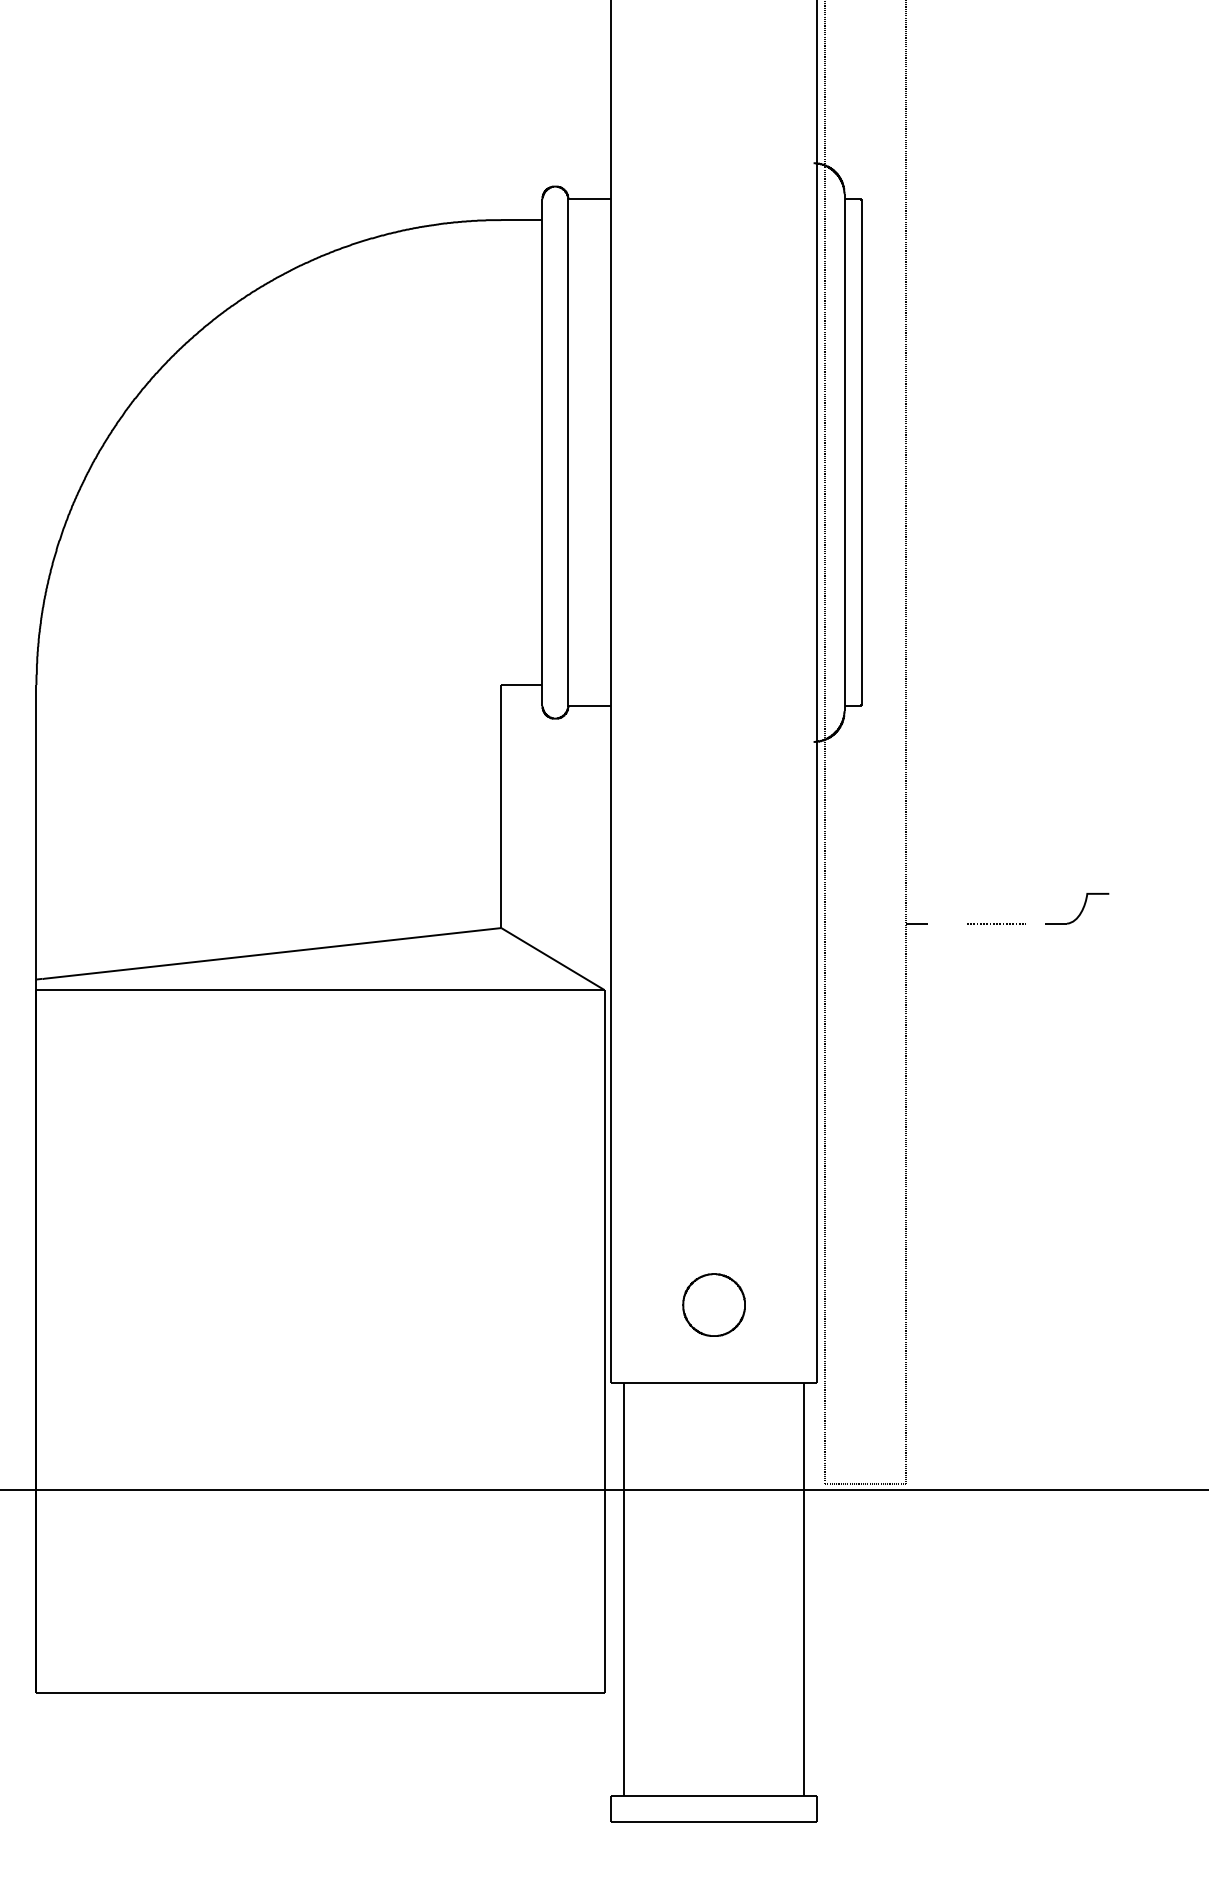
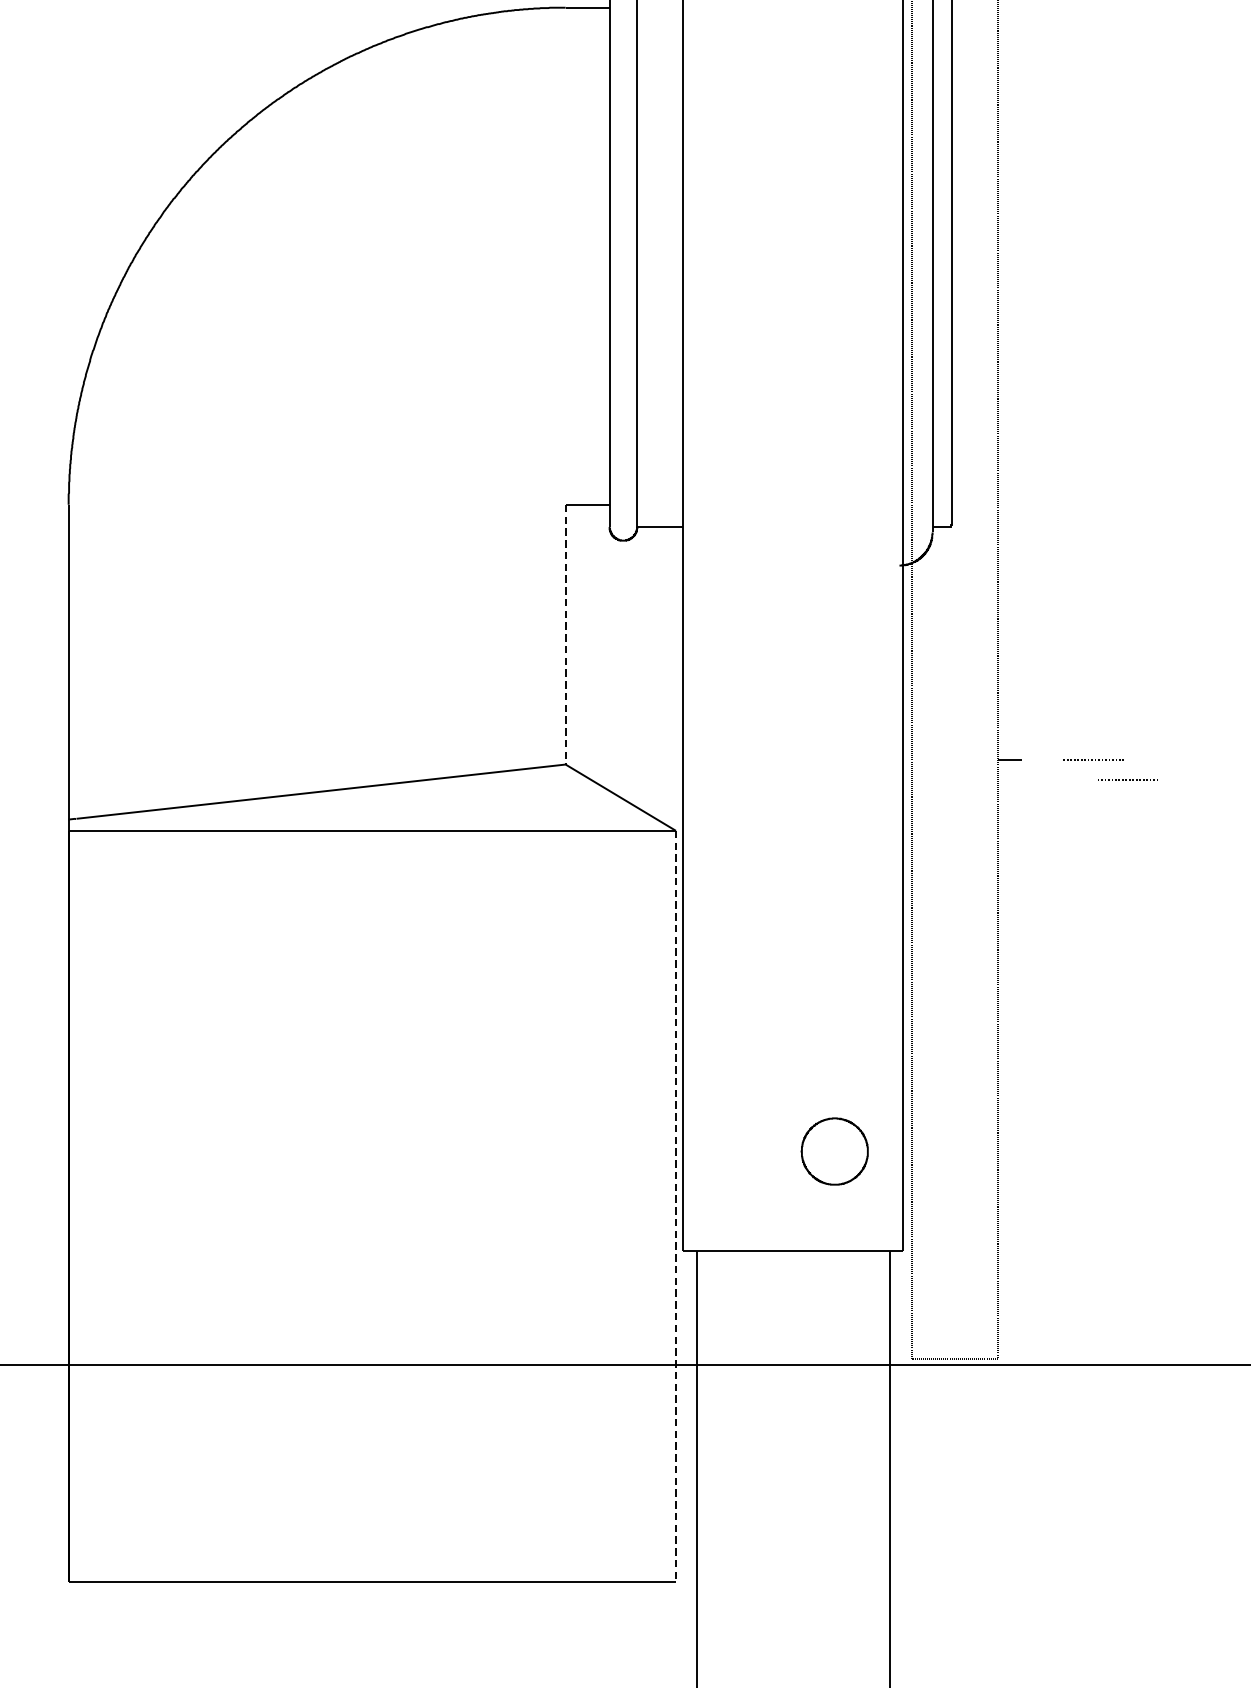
line: (501, 807) -> (565, 635), solid -> dashed
part: (1077, 908) -> (1181, 743), removed
line: (1028, 942) -> (1129, 779), added
part: (713, 1304) -> (834, 1150), moved
line: (604, 1341) -> (675, 1206), solid -> dashed

